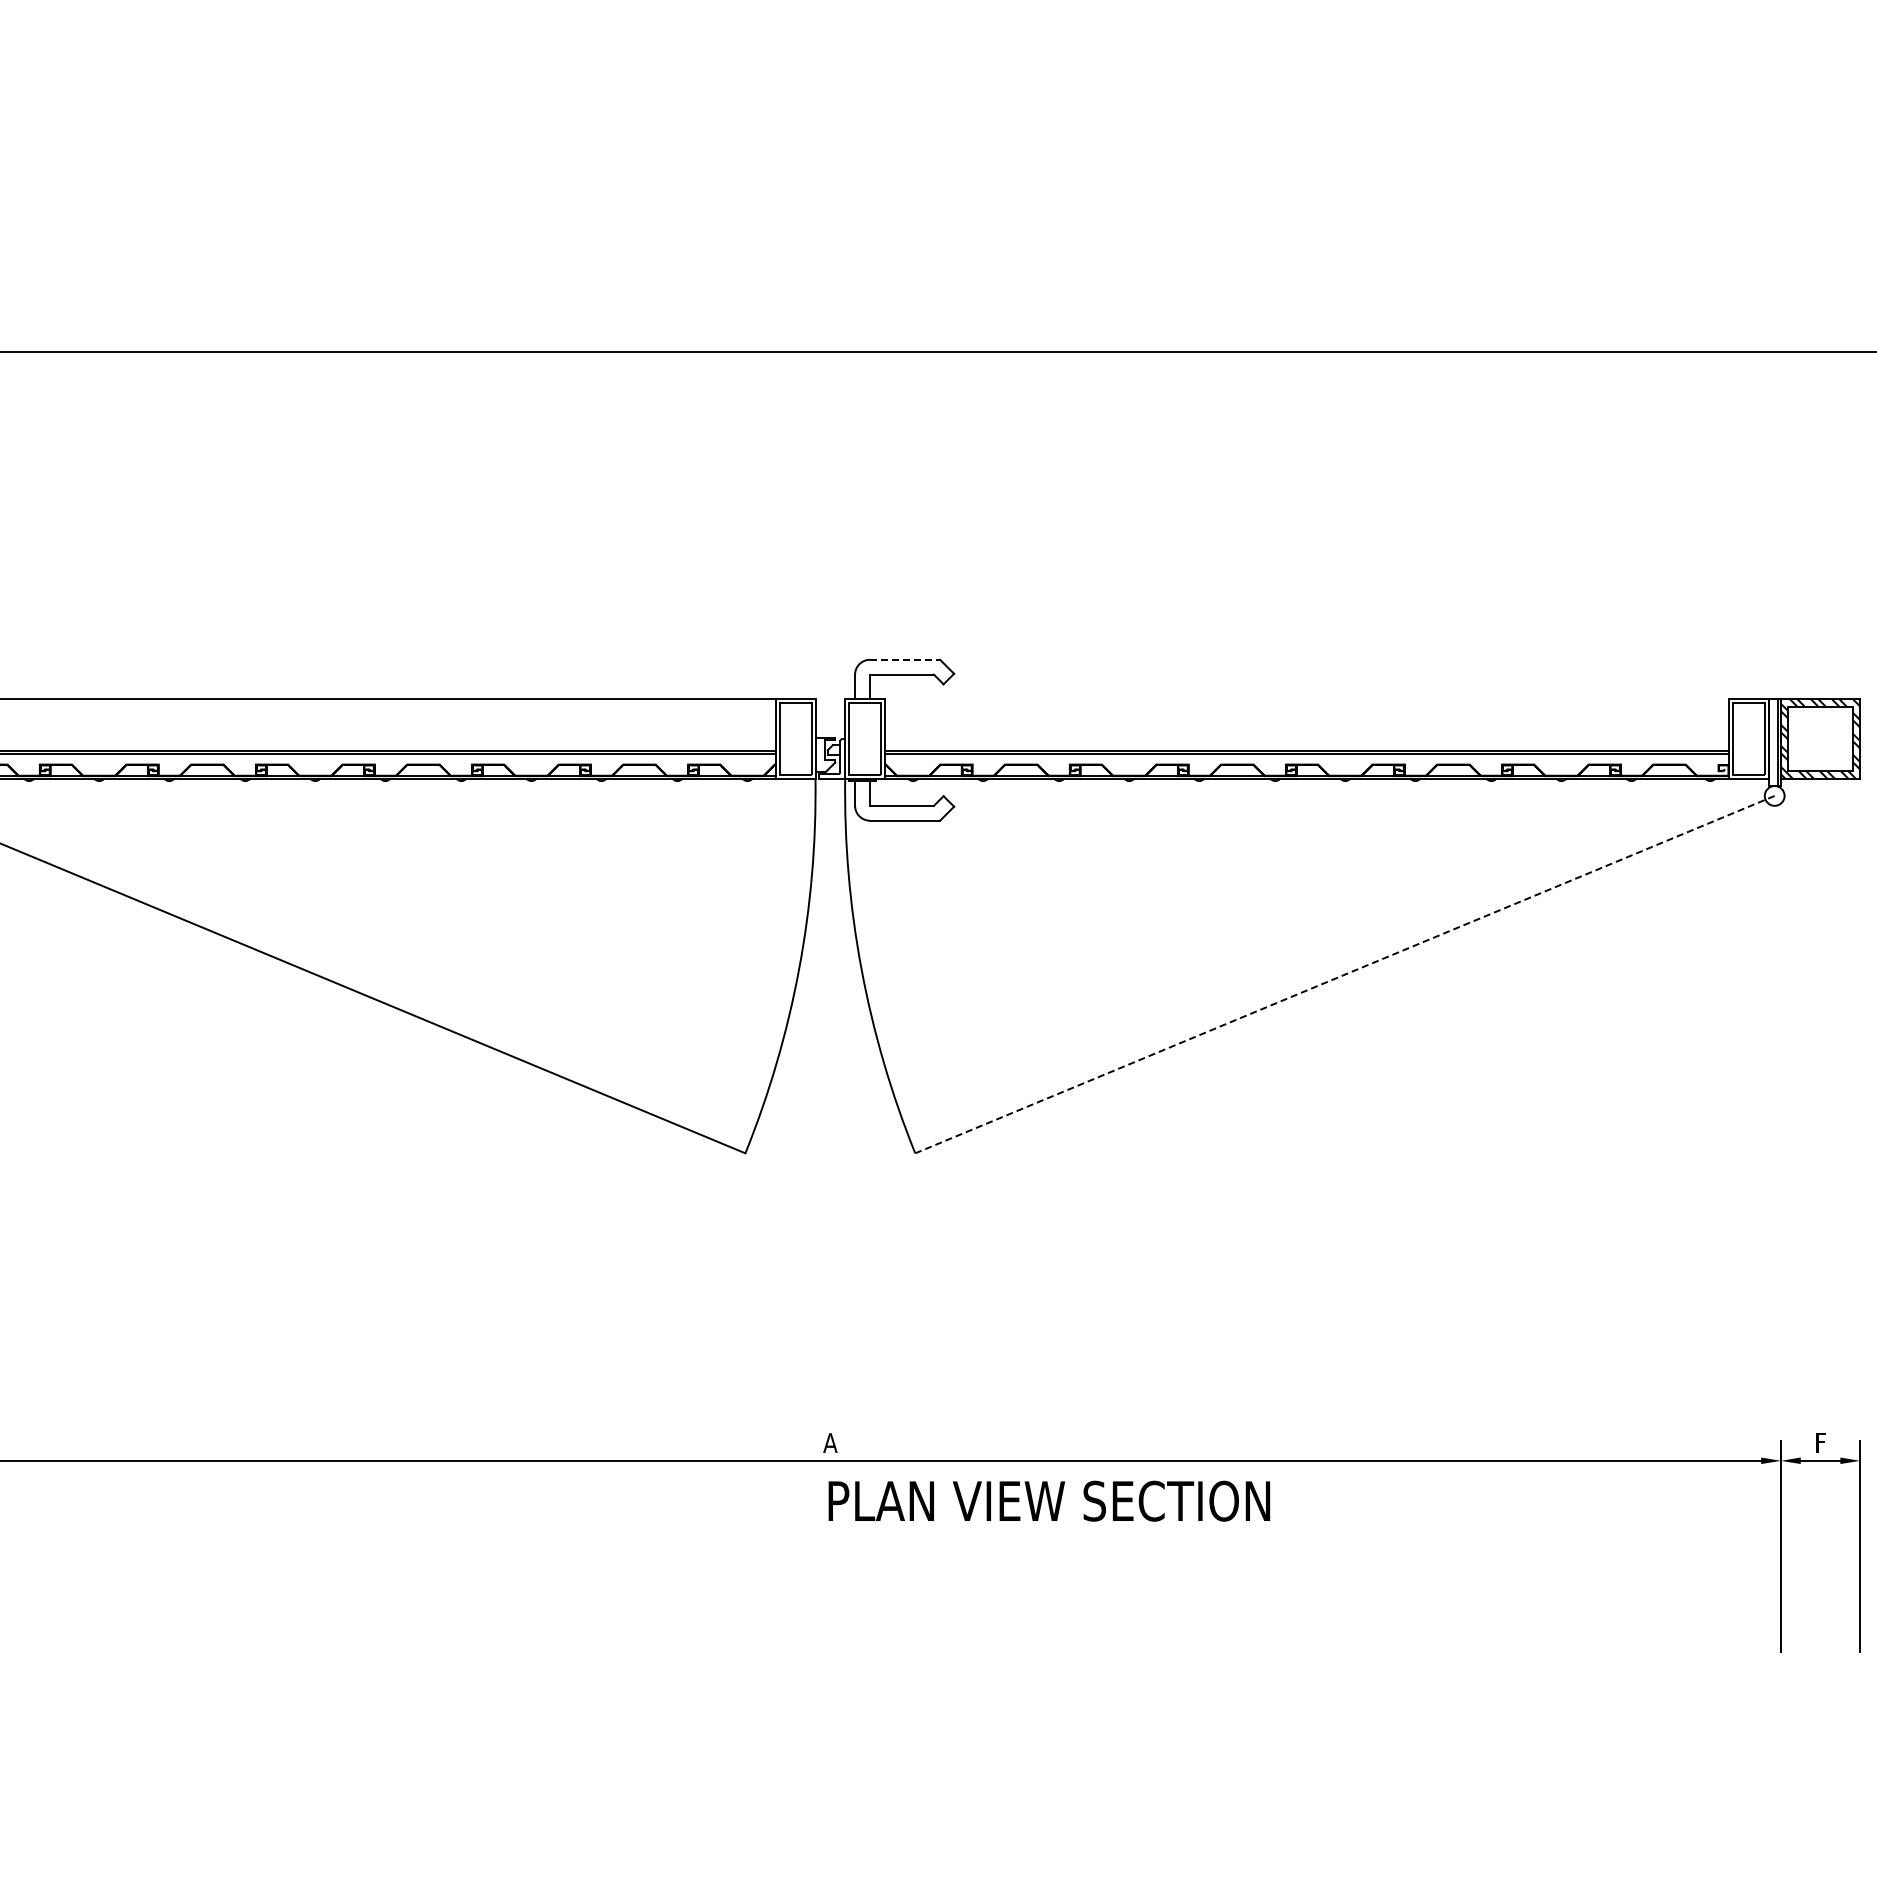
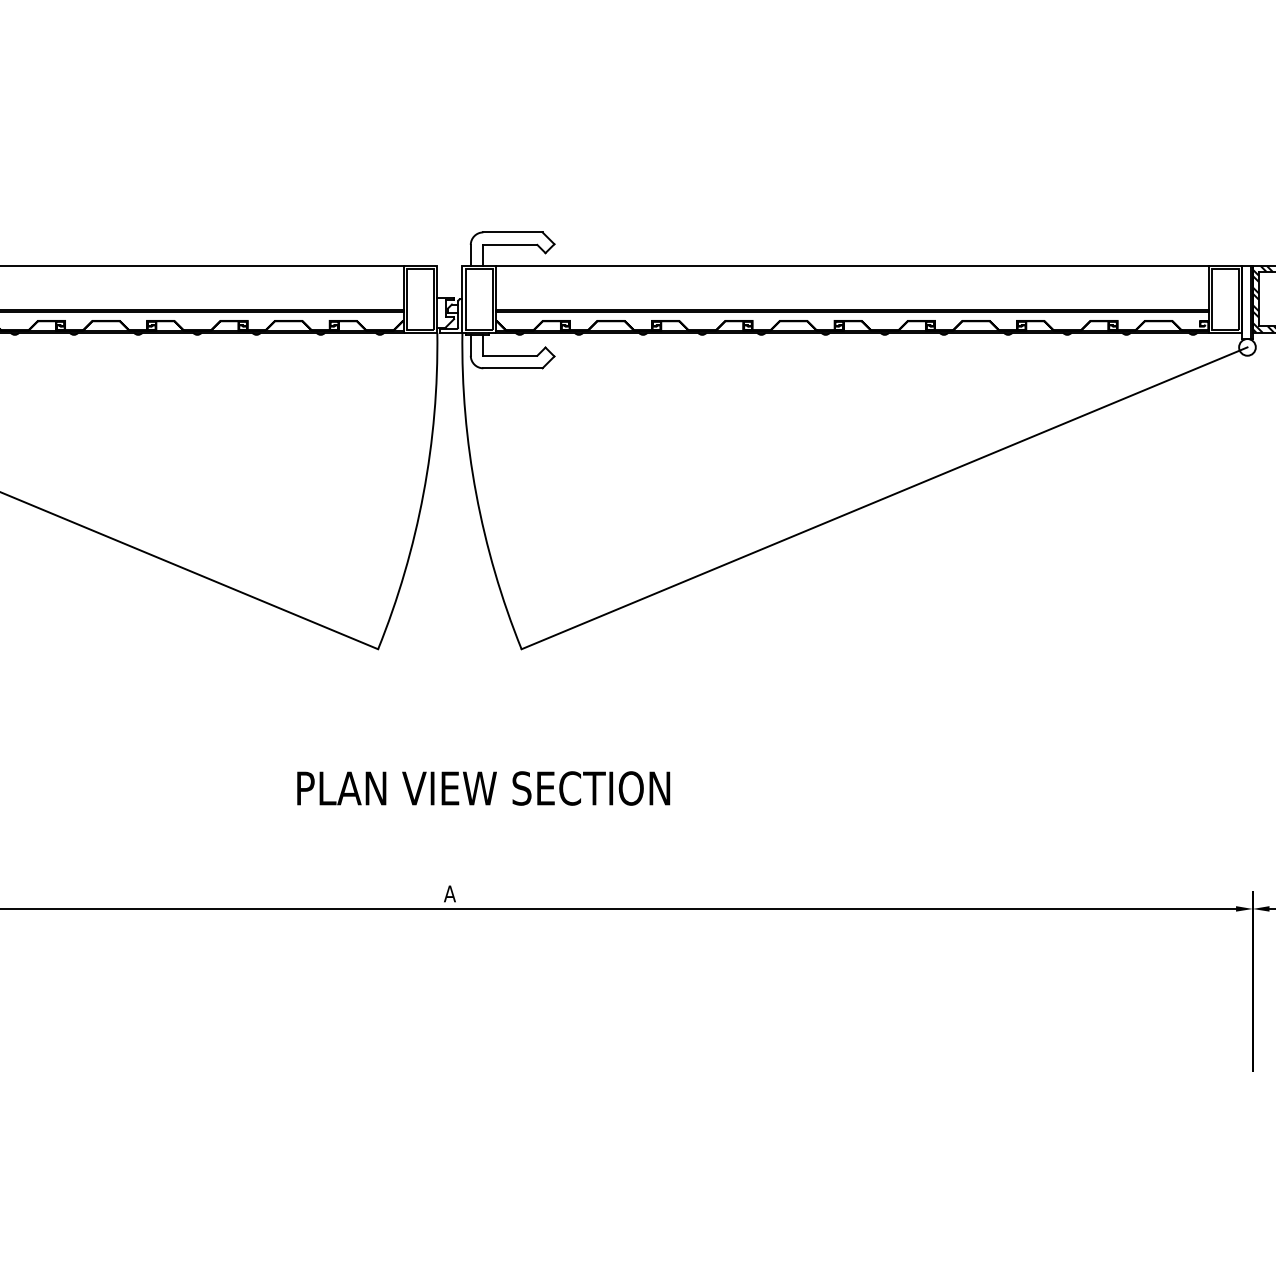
line: (905, 659) -> (513, 232), dashed -> solid
line: (1306, 699) -> (852, 265), added
line: (1344, 974) -> (884, 498), dashed -> solid
text: (1049, 1500) -> (483, 787), moved

